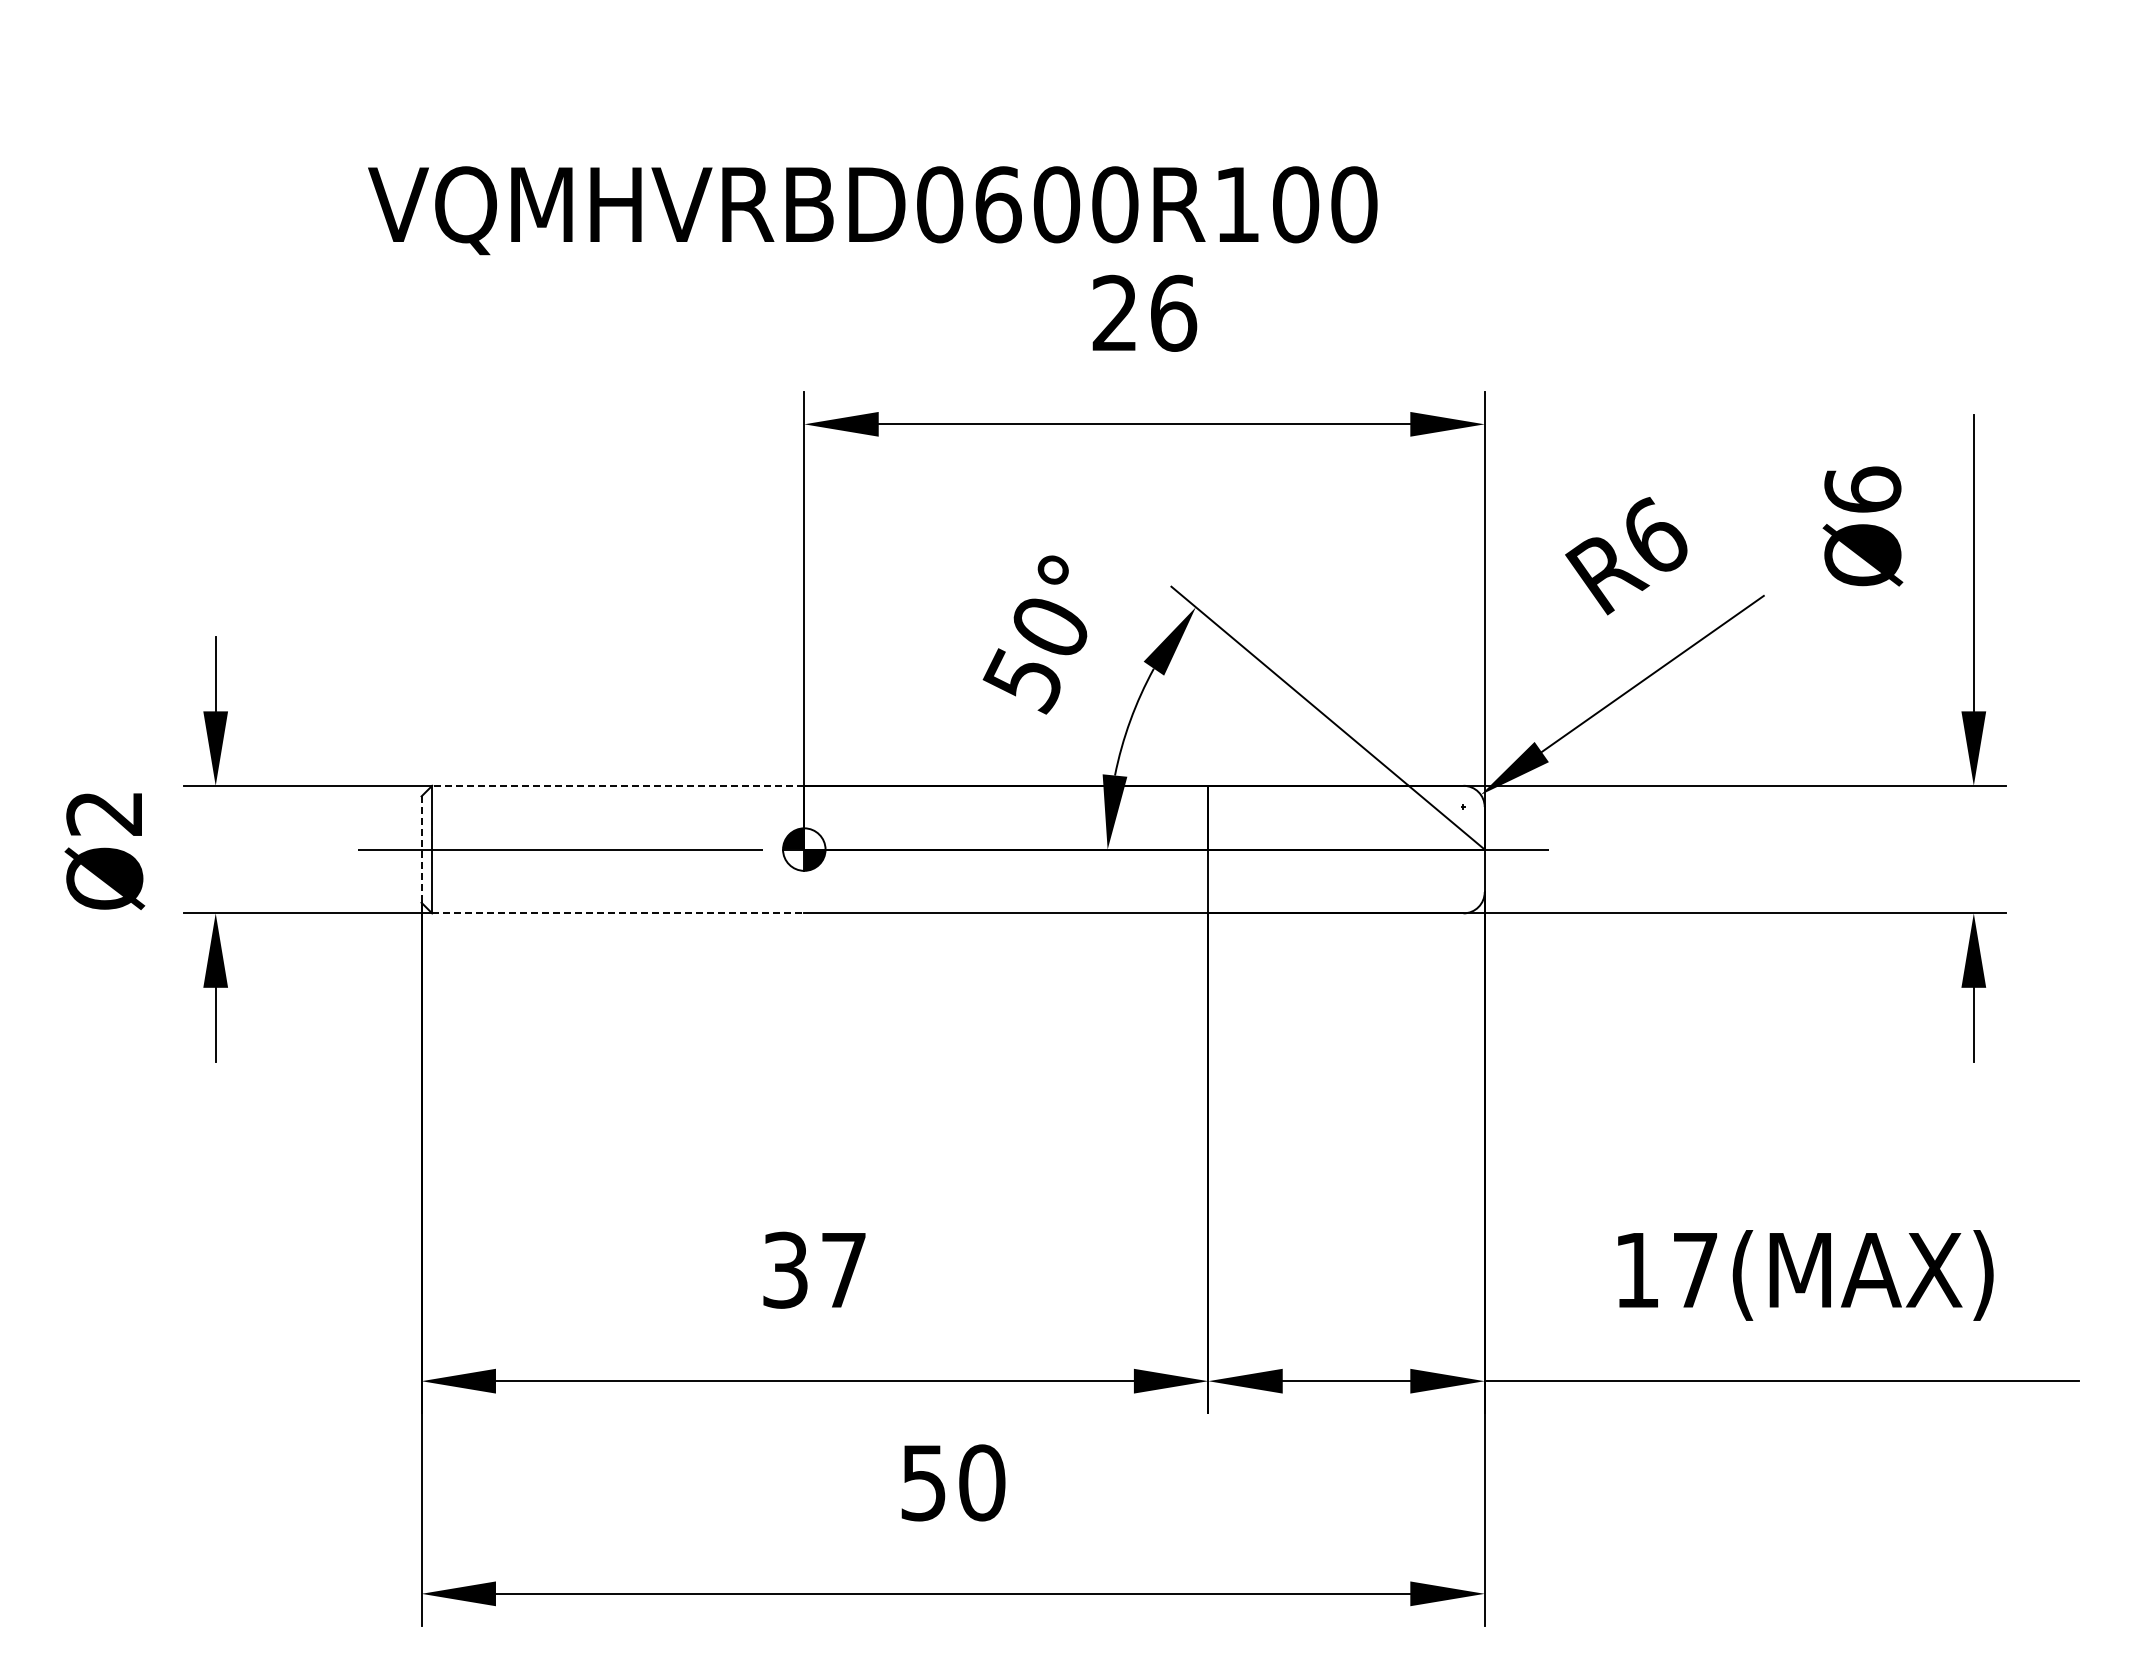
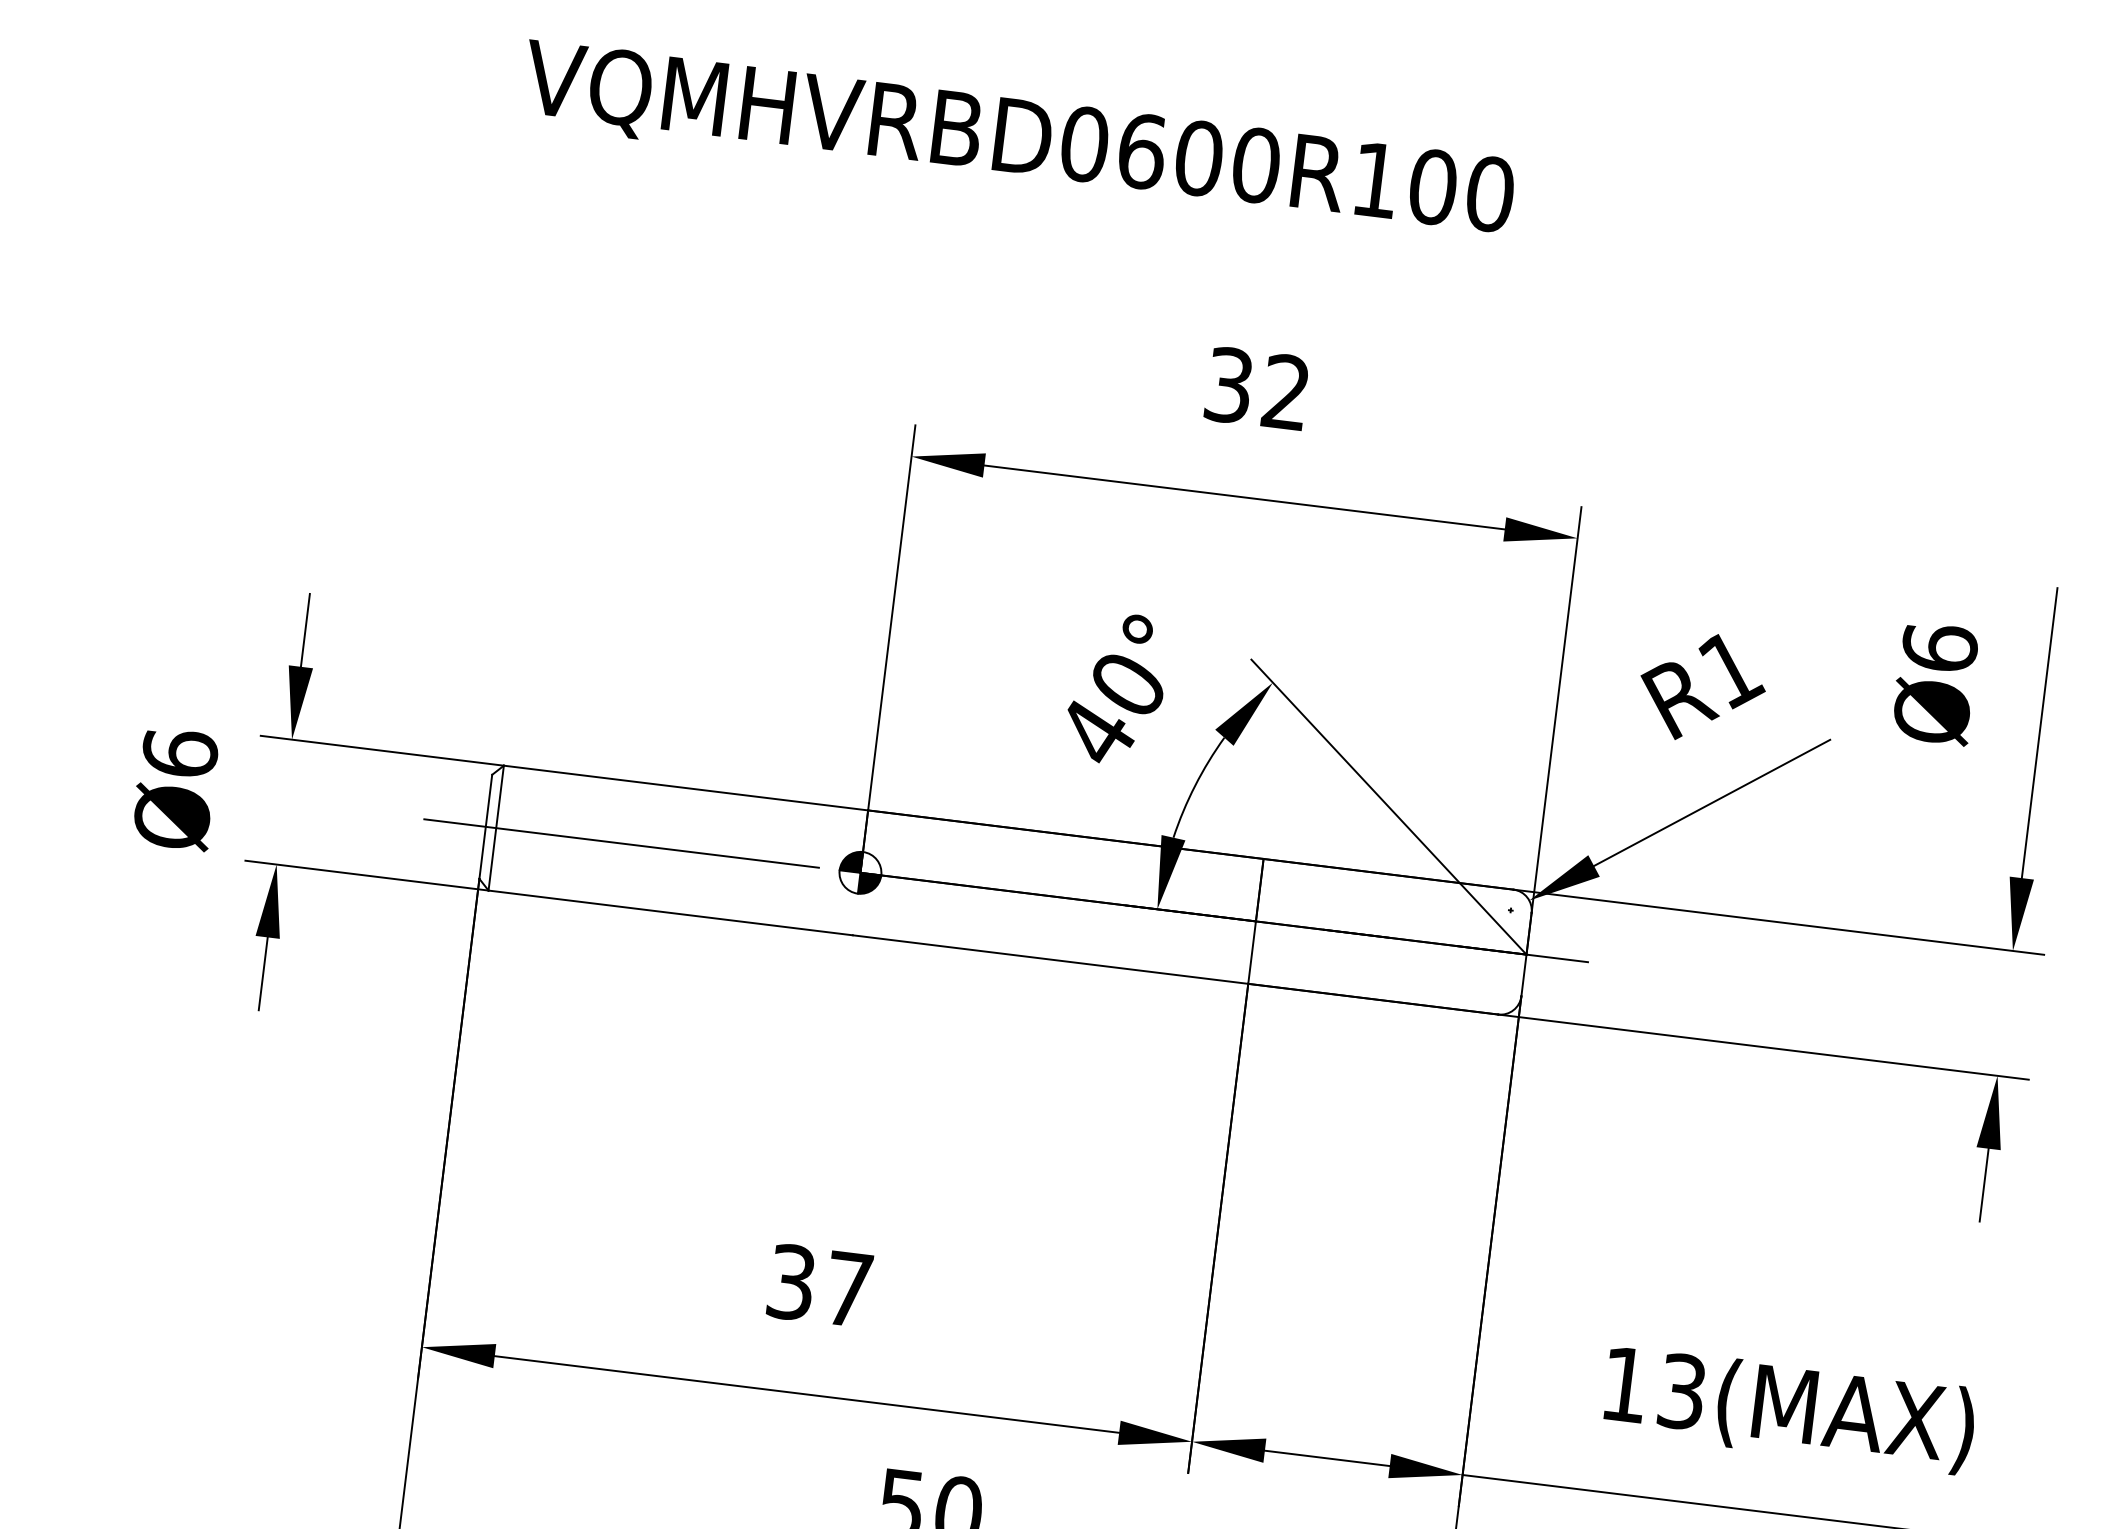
text: (872, 210) -> (1017, 141), moved
text: (1144, 312) -> (1258, 387), 26 -> 32
text: (1656, 537) -> (1732, 669), R6 -> R1
text: (1022, 681) -> (1094, 734), 50° -> 40°
line: (617, 785) -> (685, 787), dashed -> solid
text: (104, 813) -> (179, 753), Ø2 -> Ø6
line: (421, 850) -> (485, 827), dashed -> solid
line: (618, 913) -> (670, 913), dashed -> solid
text: (1695, 1269) -> (1682, 1390), 17(MAX) -> 13(MAX)

